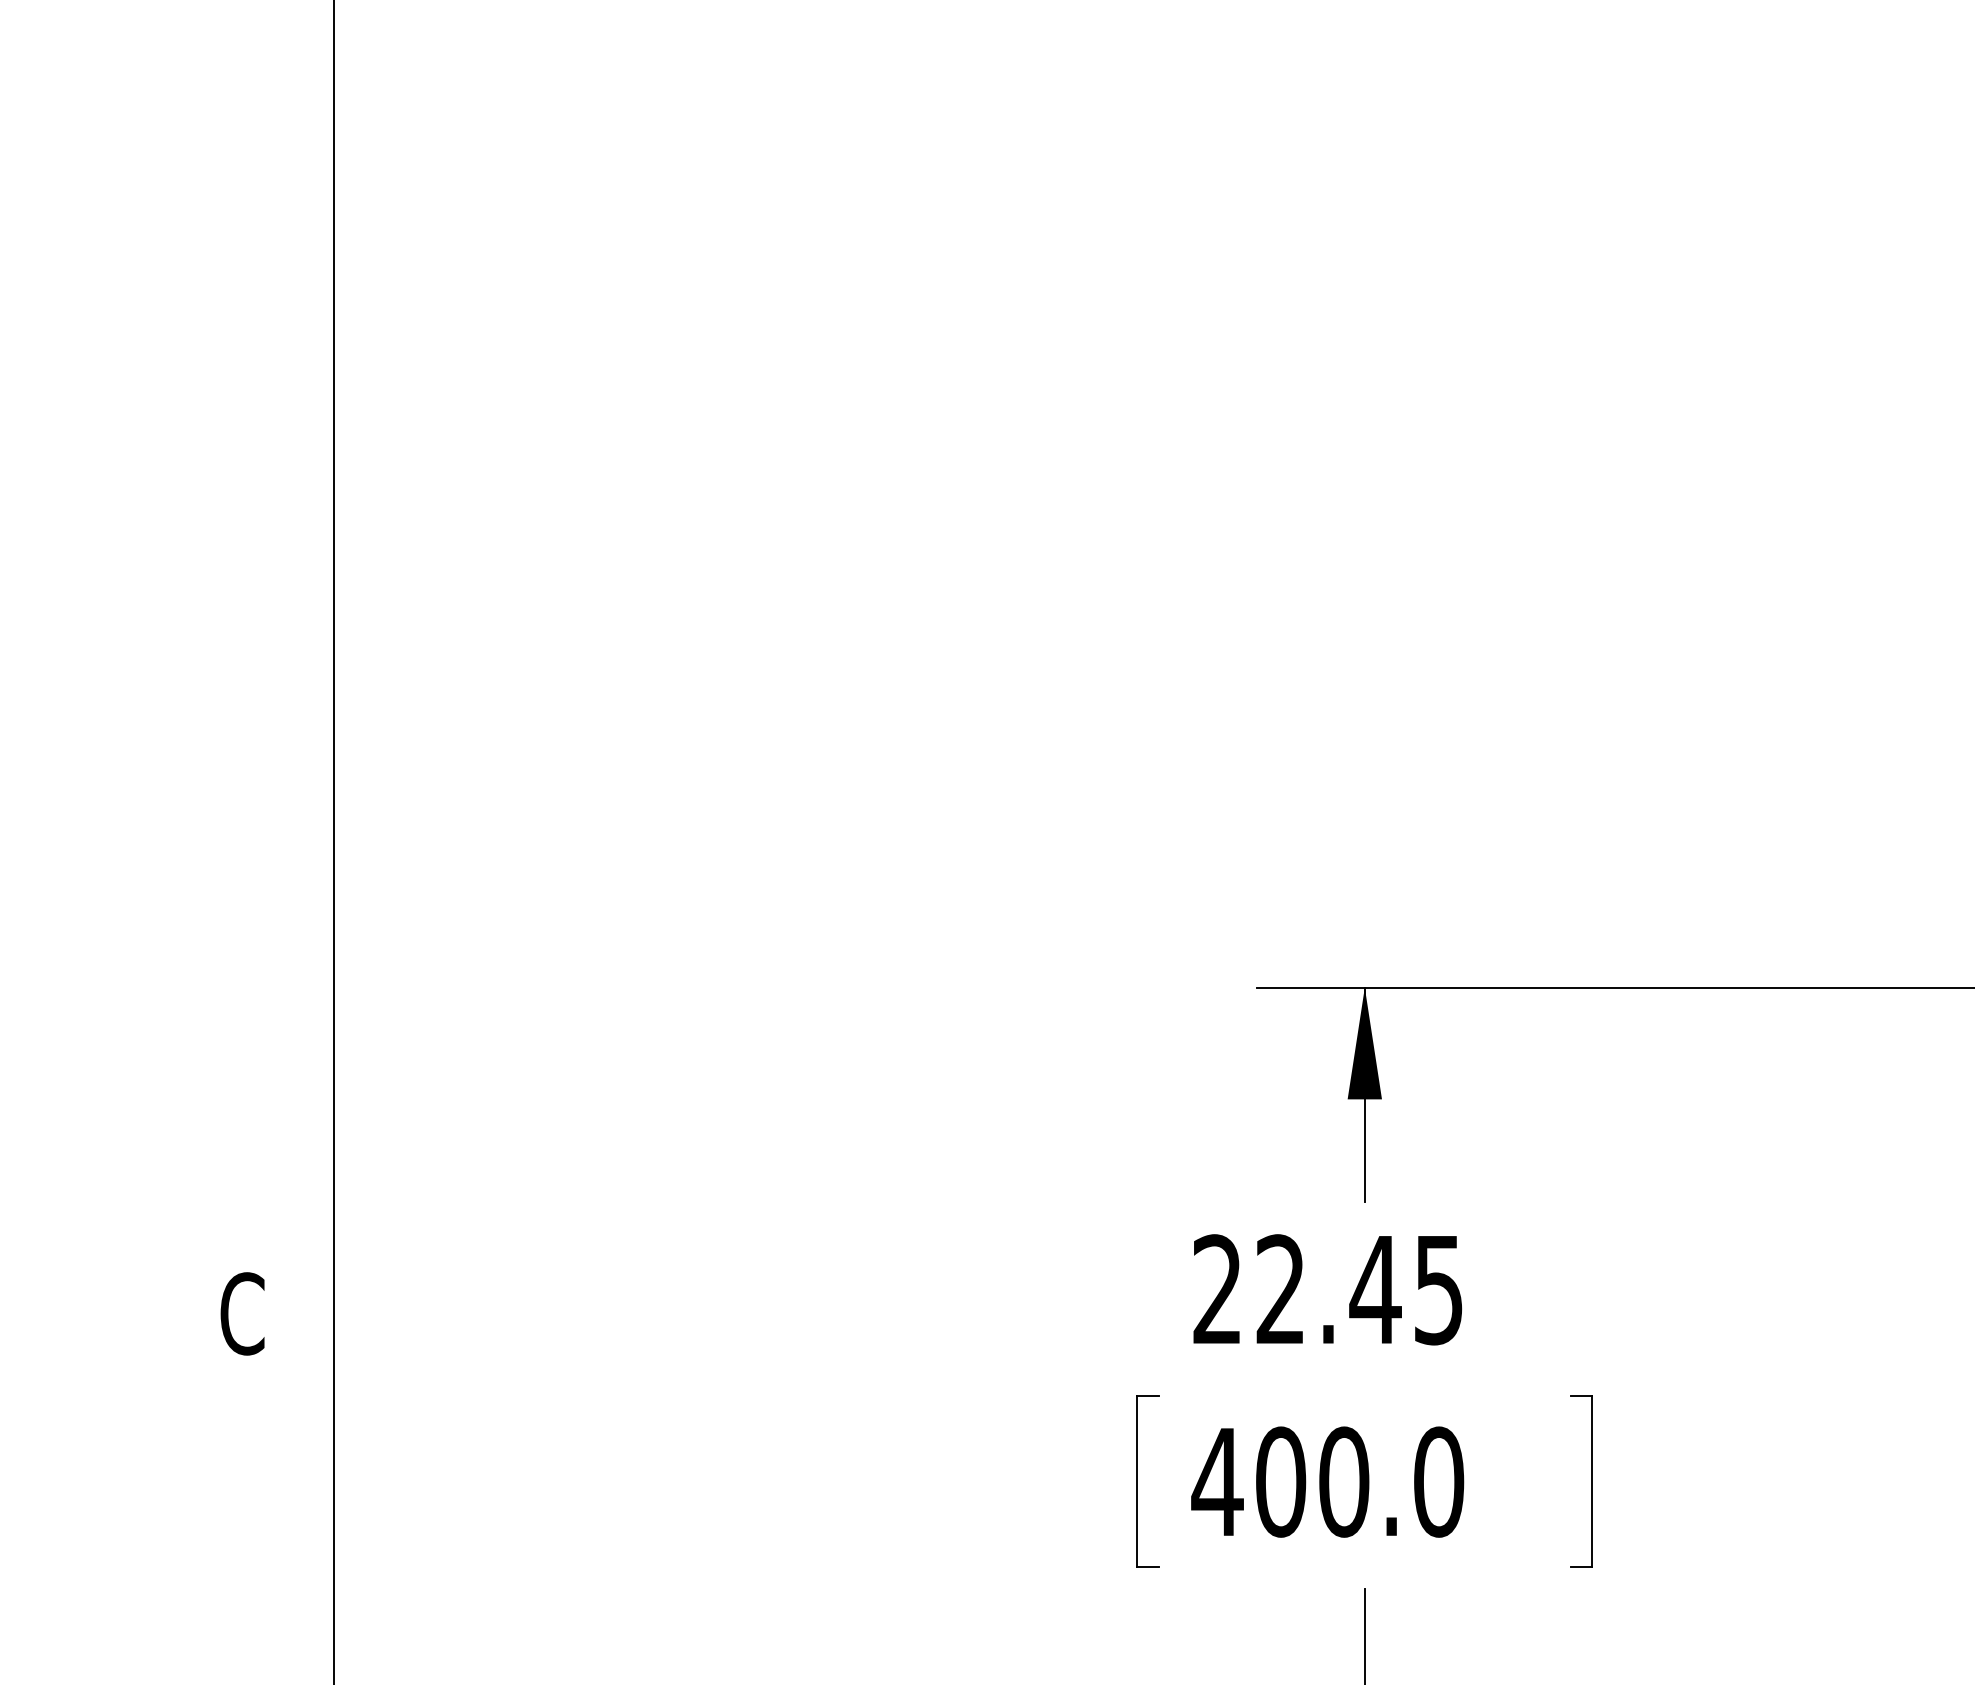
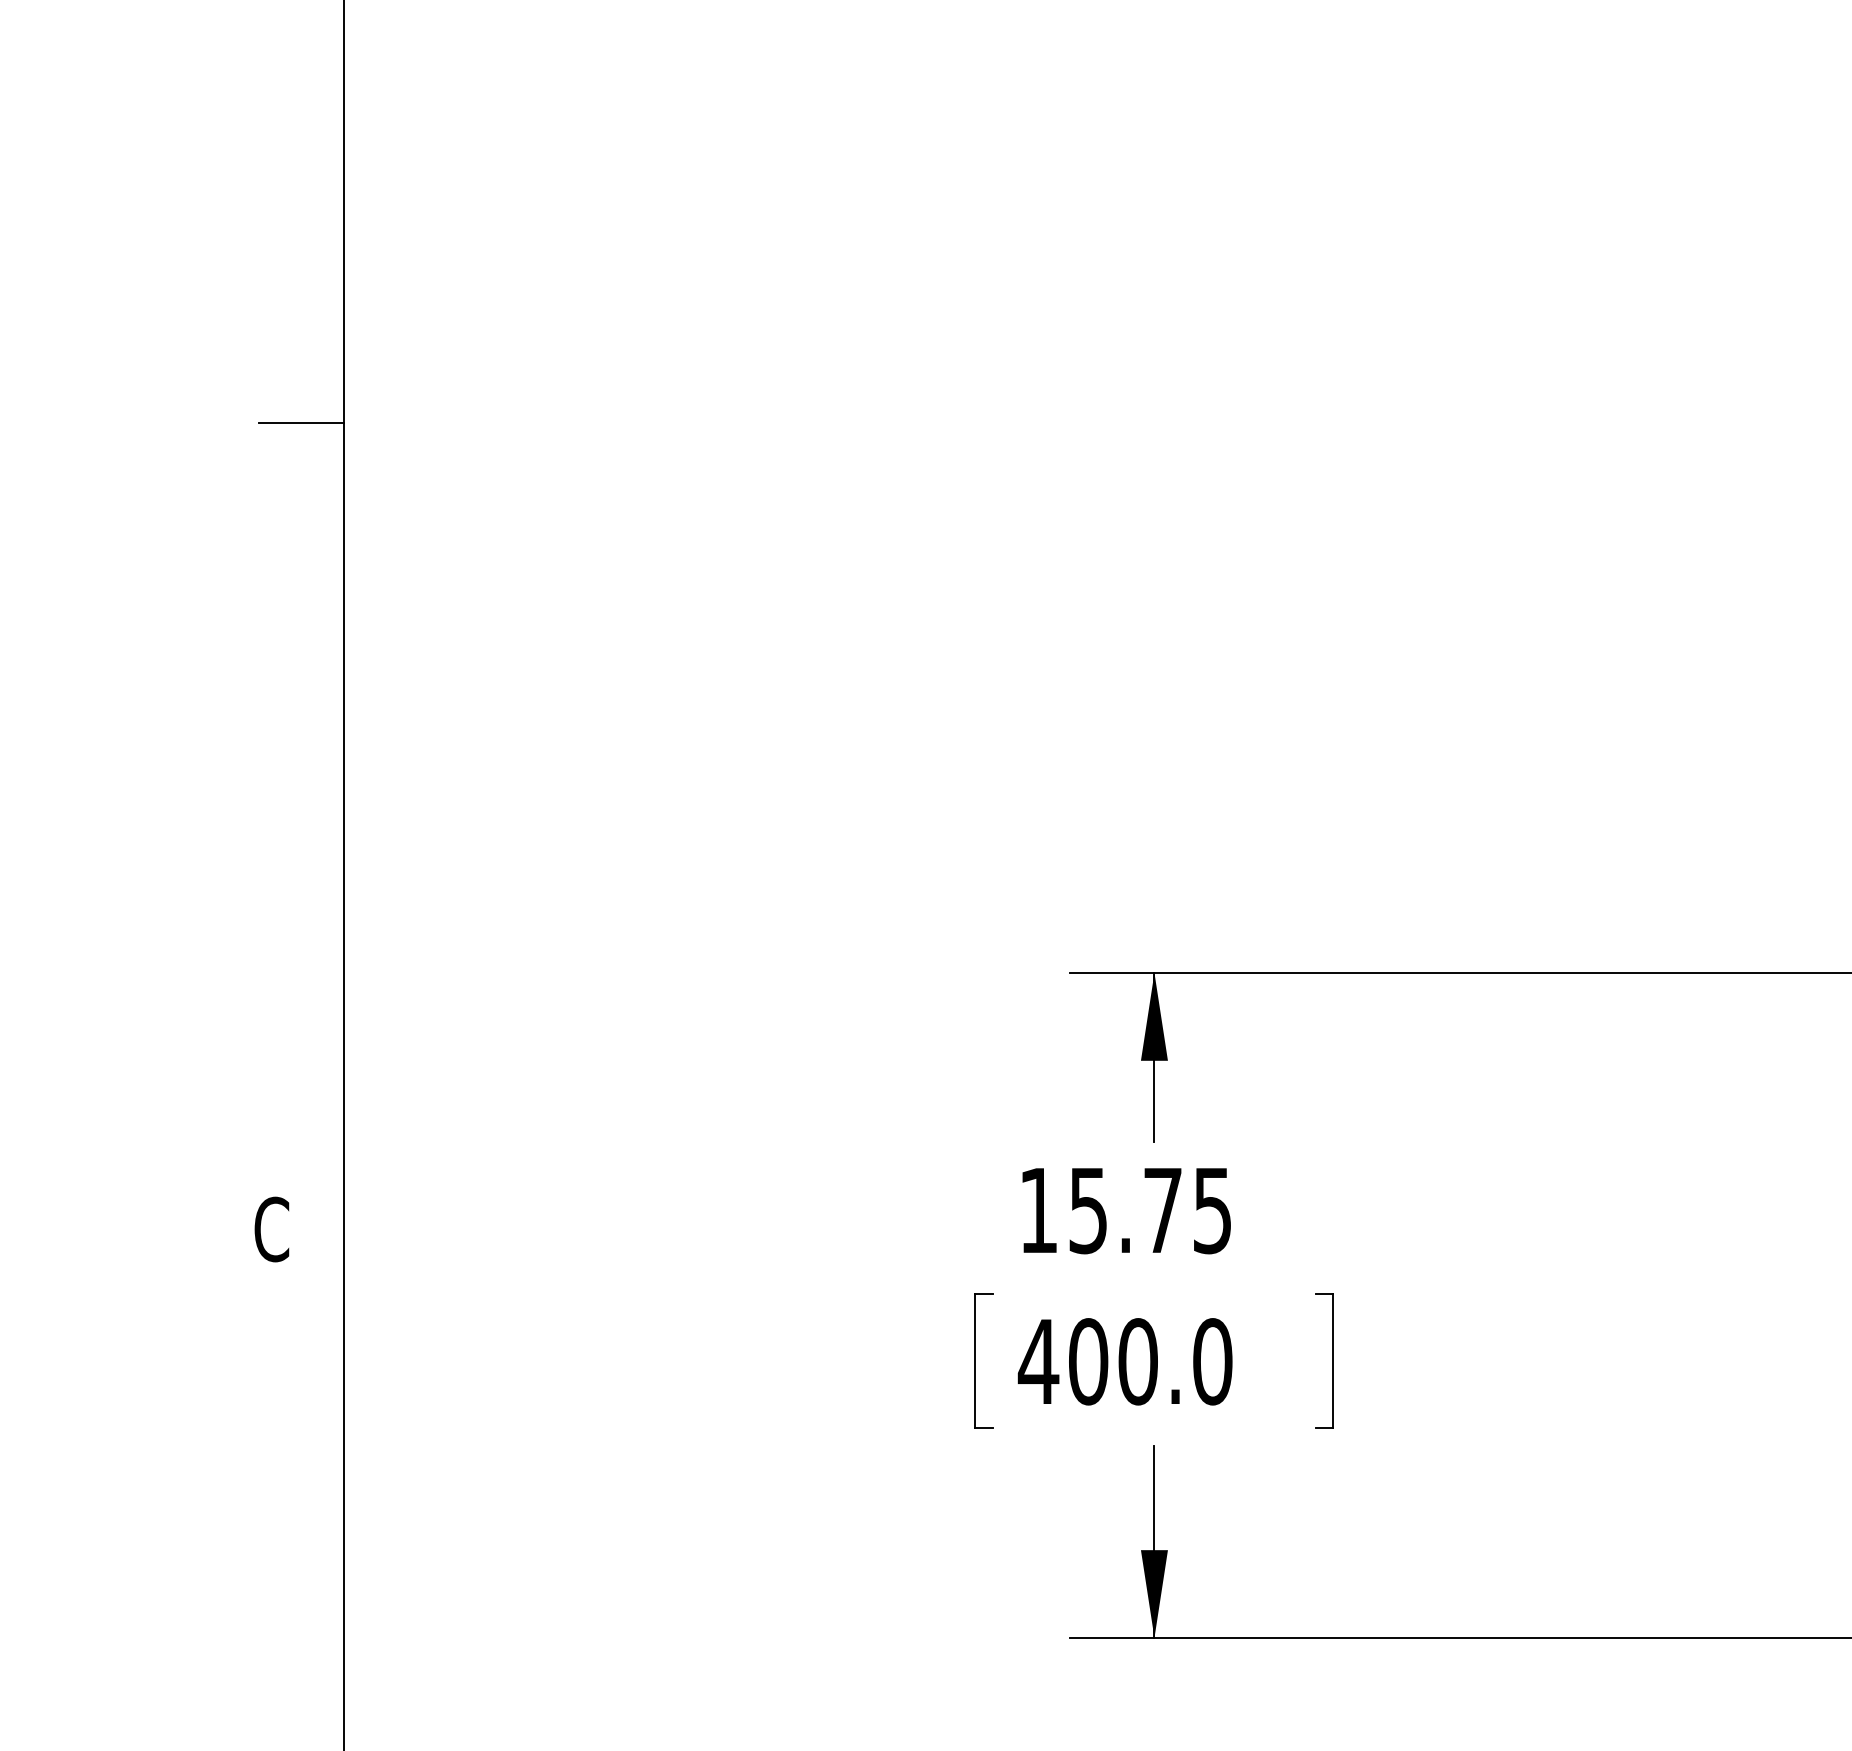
line: (280, 288) -> (301, 423), added
text: (1297, 1289) -> (1101, 1210), 22.45 -> 15.75

